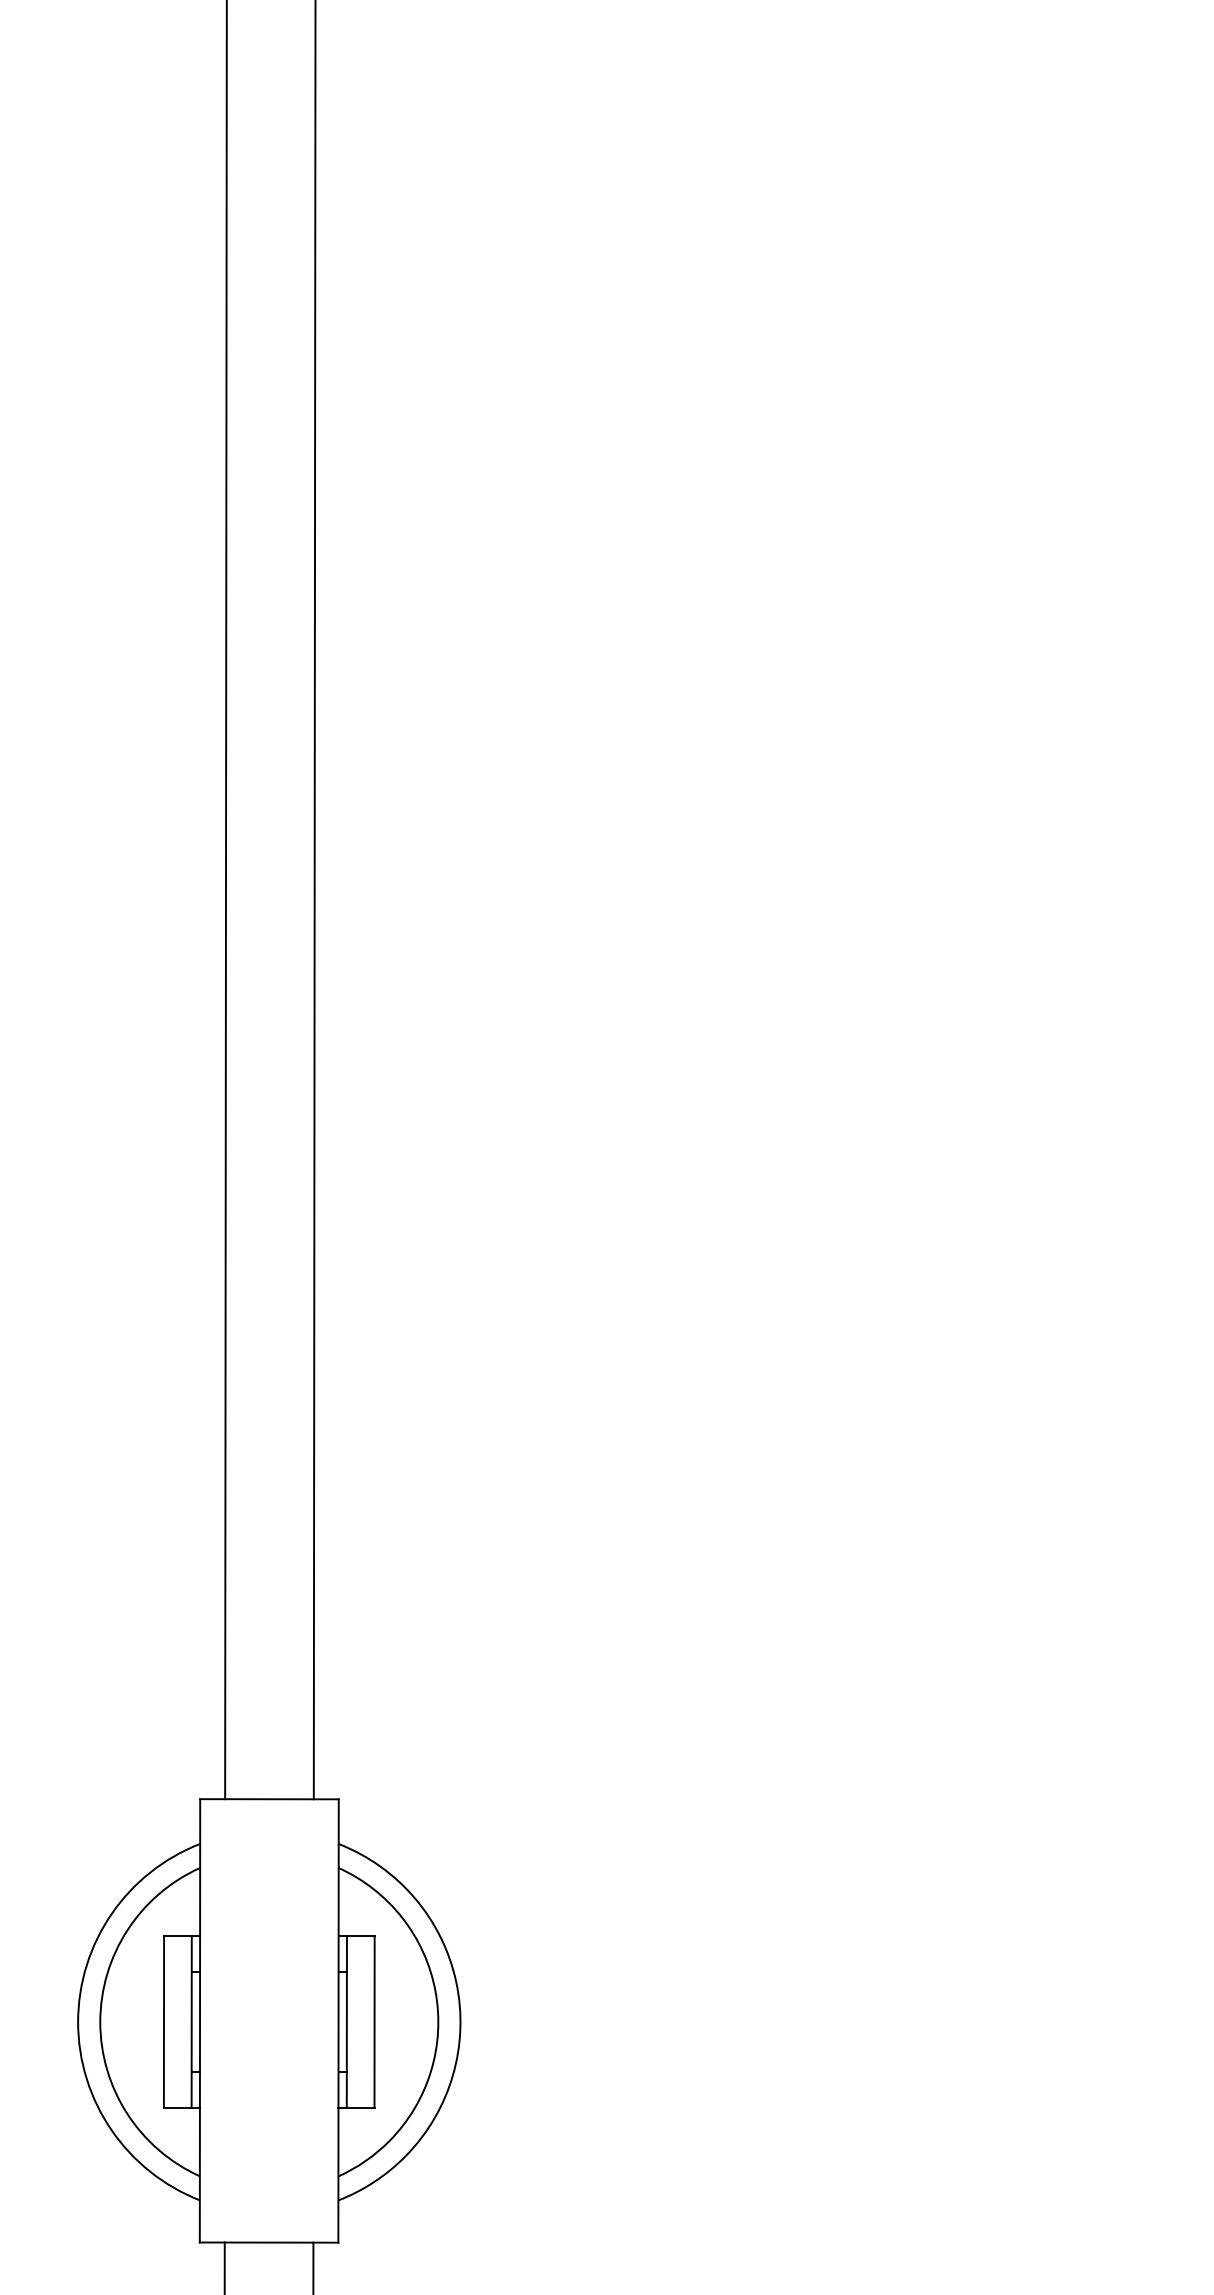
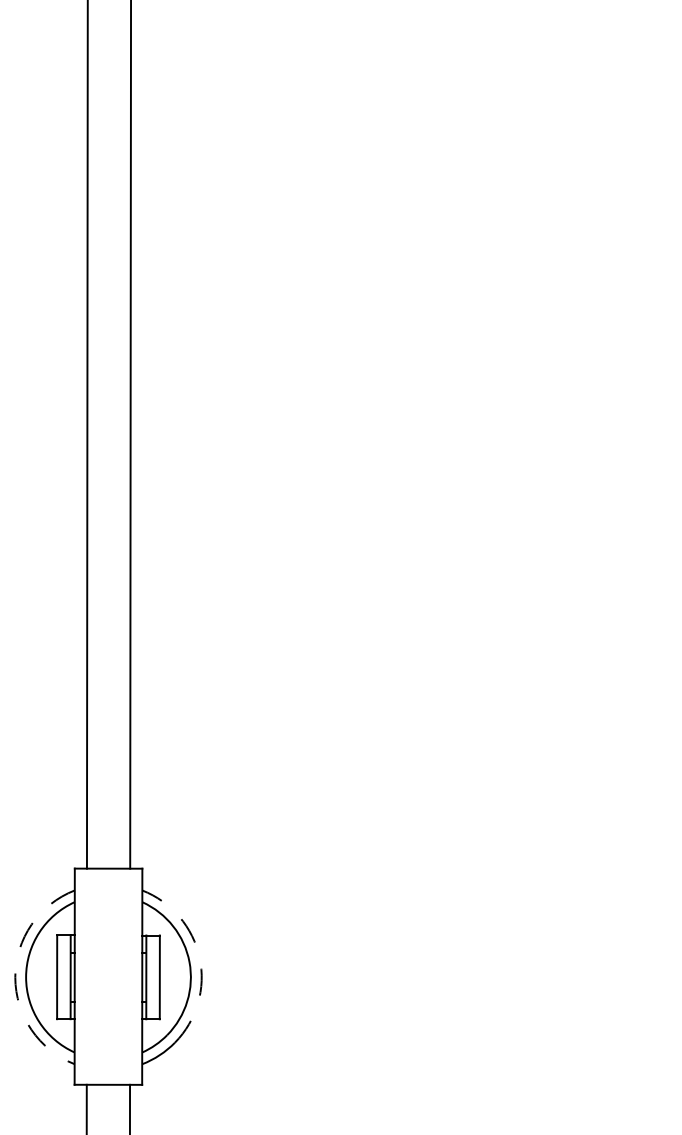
arc: (455, 1981) -> (199, 957), solid -> dashed
arc: (78, 2022) -> (15, 977), solid -> dashed

